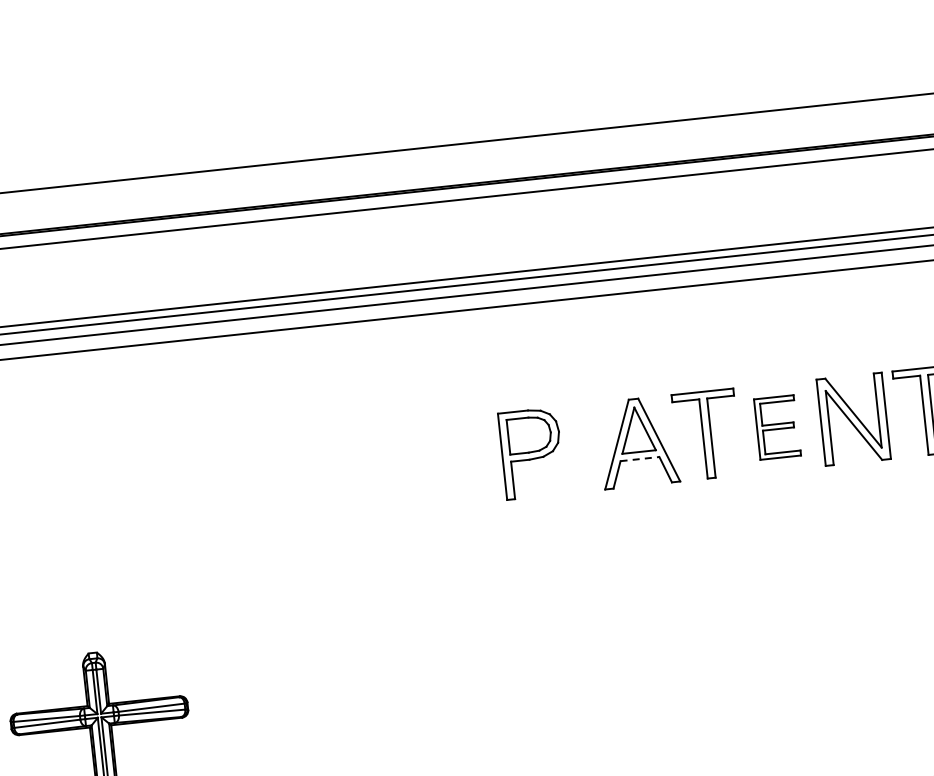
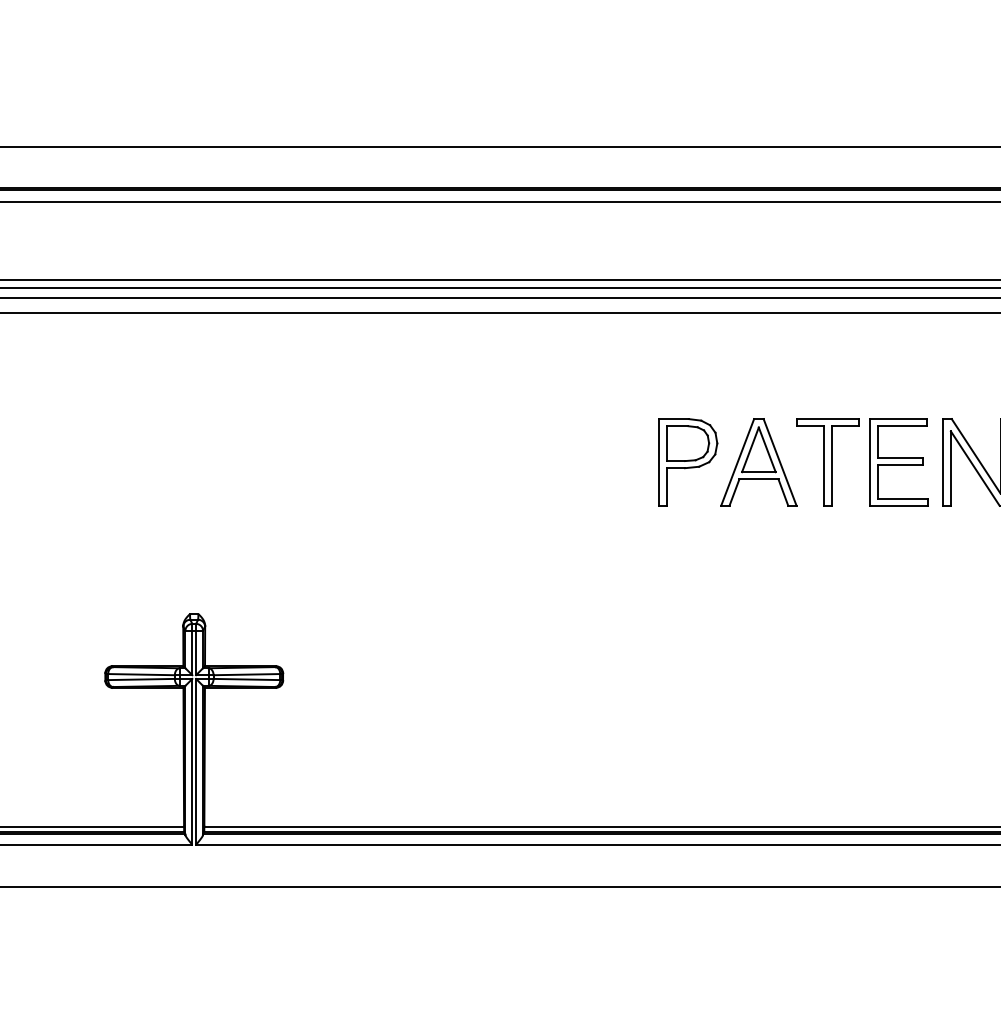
part: (776, 427) -> (898, 462), size x1.43
part: (532, 453) -> (688, 462), moved
line: (639, 459) -> (758, 479), dashed -> solid

